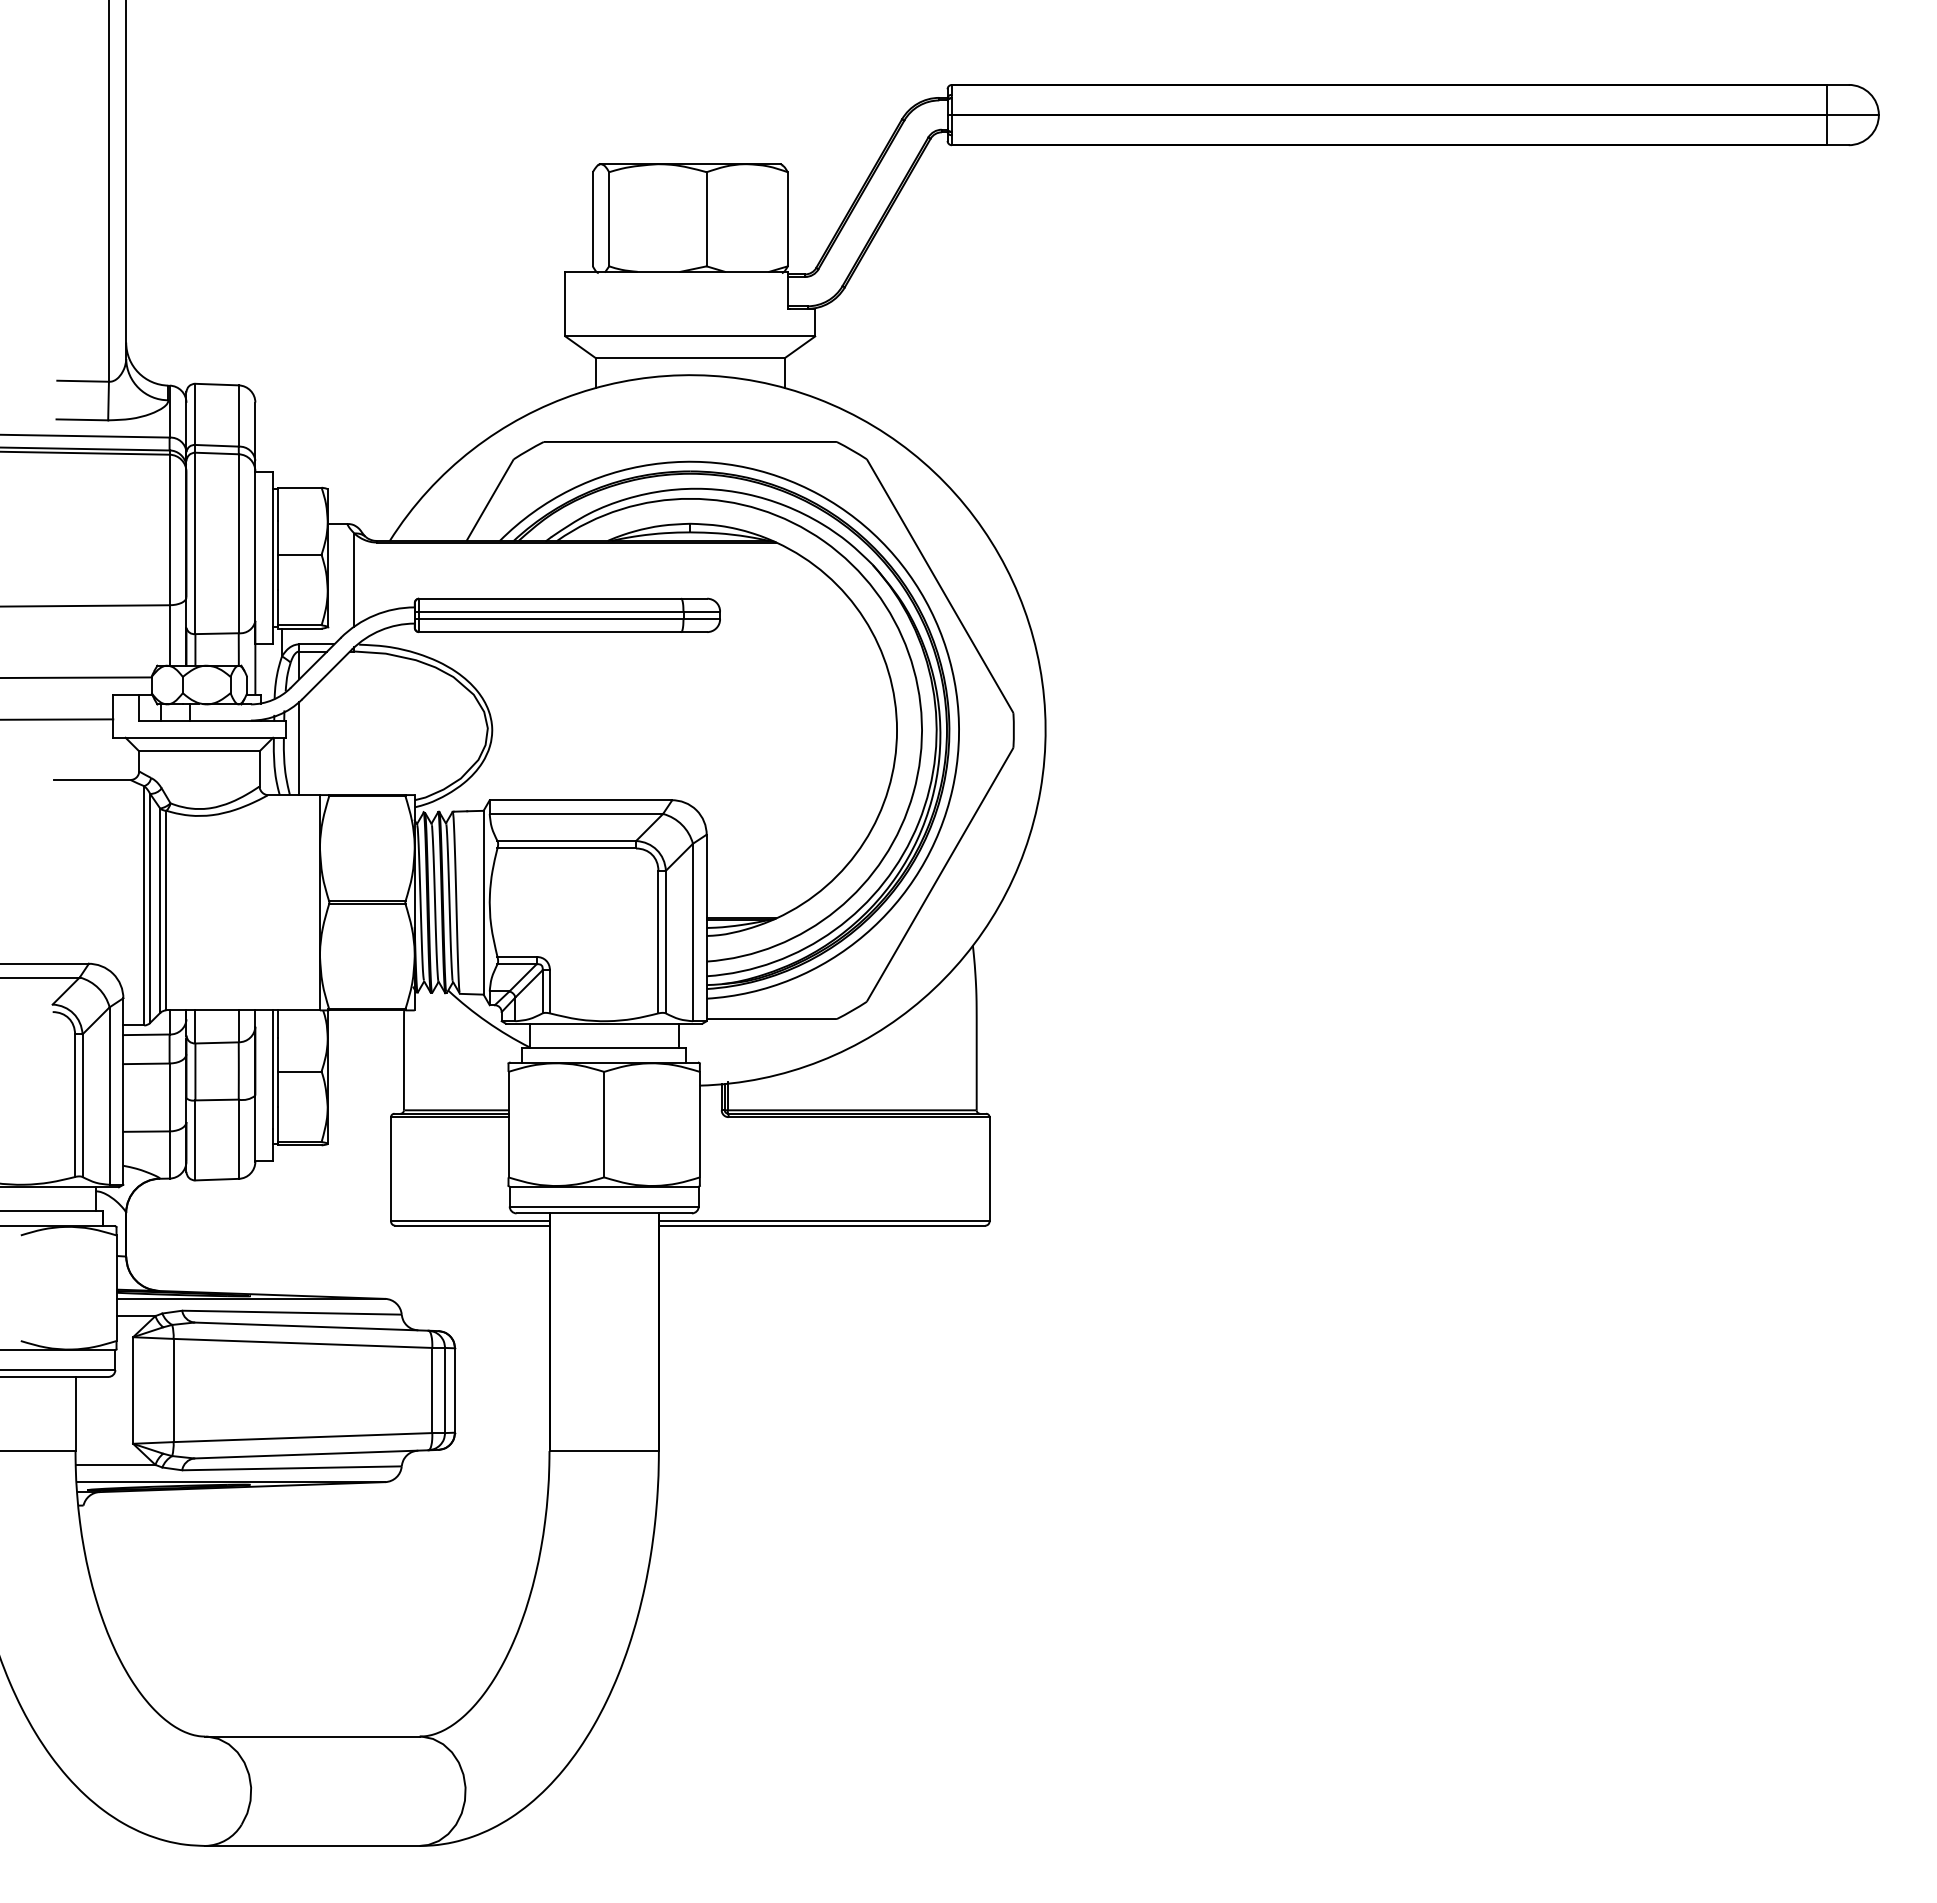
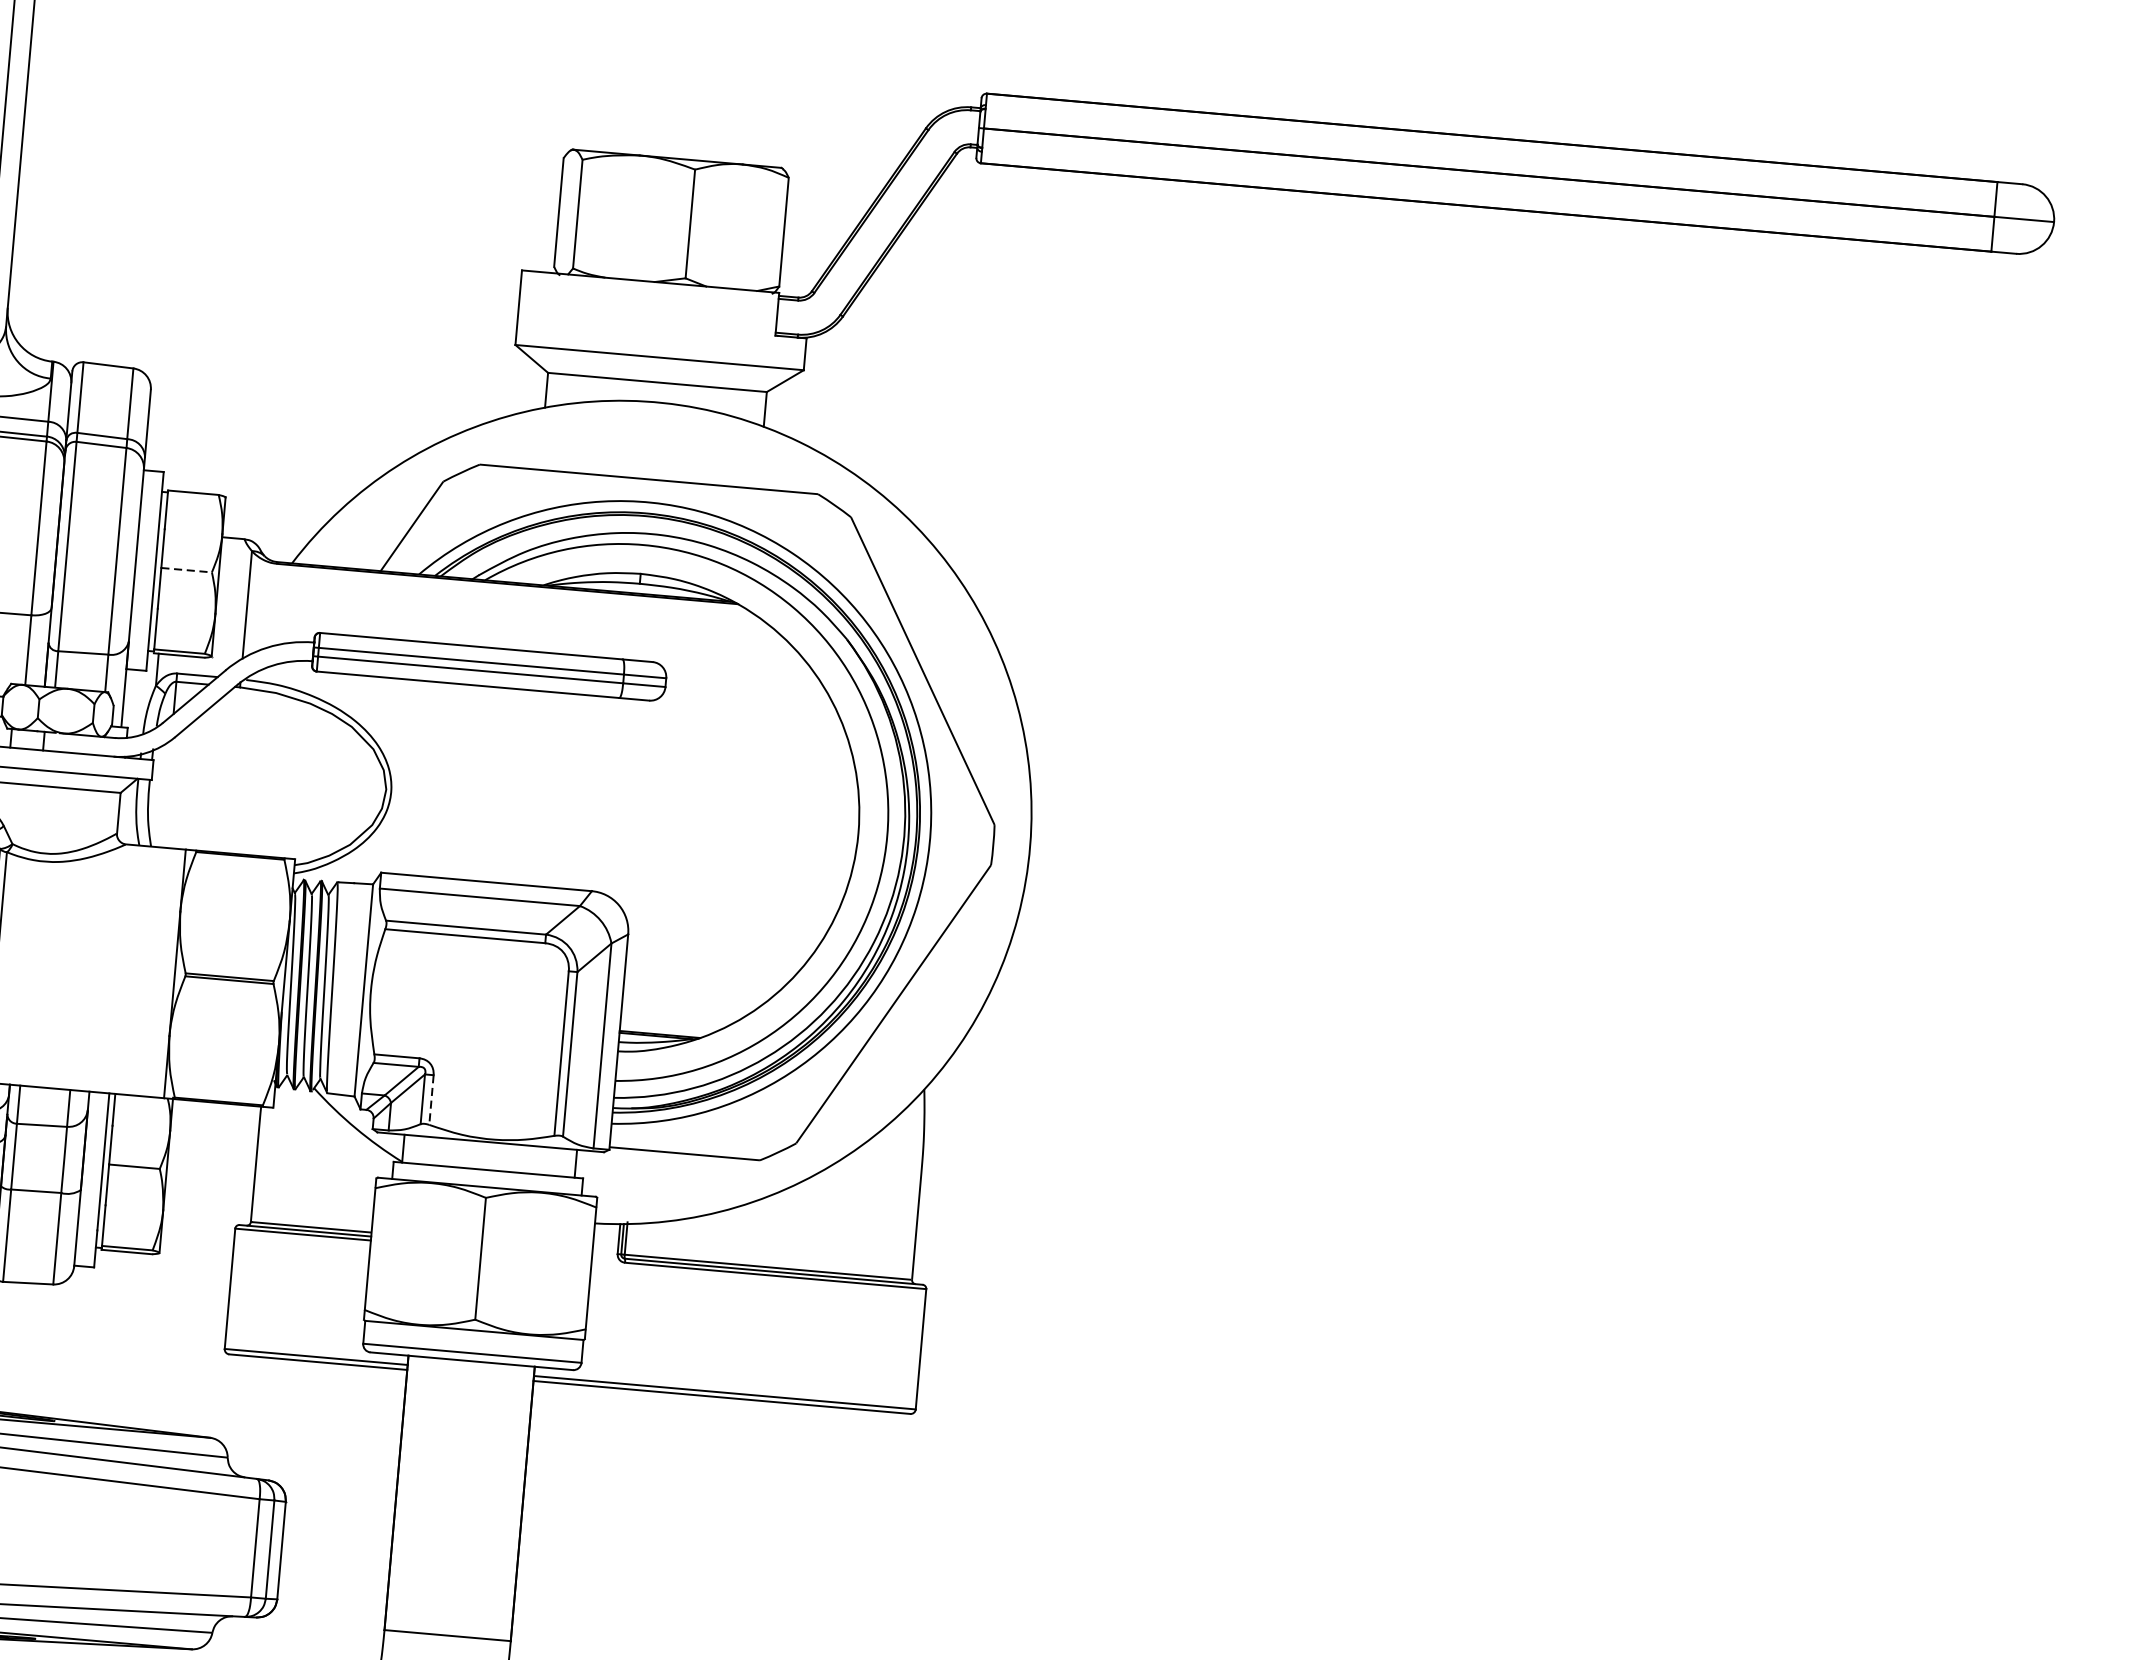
line: (299, 554) -> (186, 569), solid -> dashed
line: (299, 748) -> (166, 793), removed
line: (550, 991) -> (432, 1099), solid -> dashed

